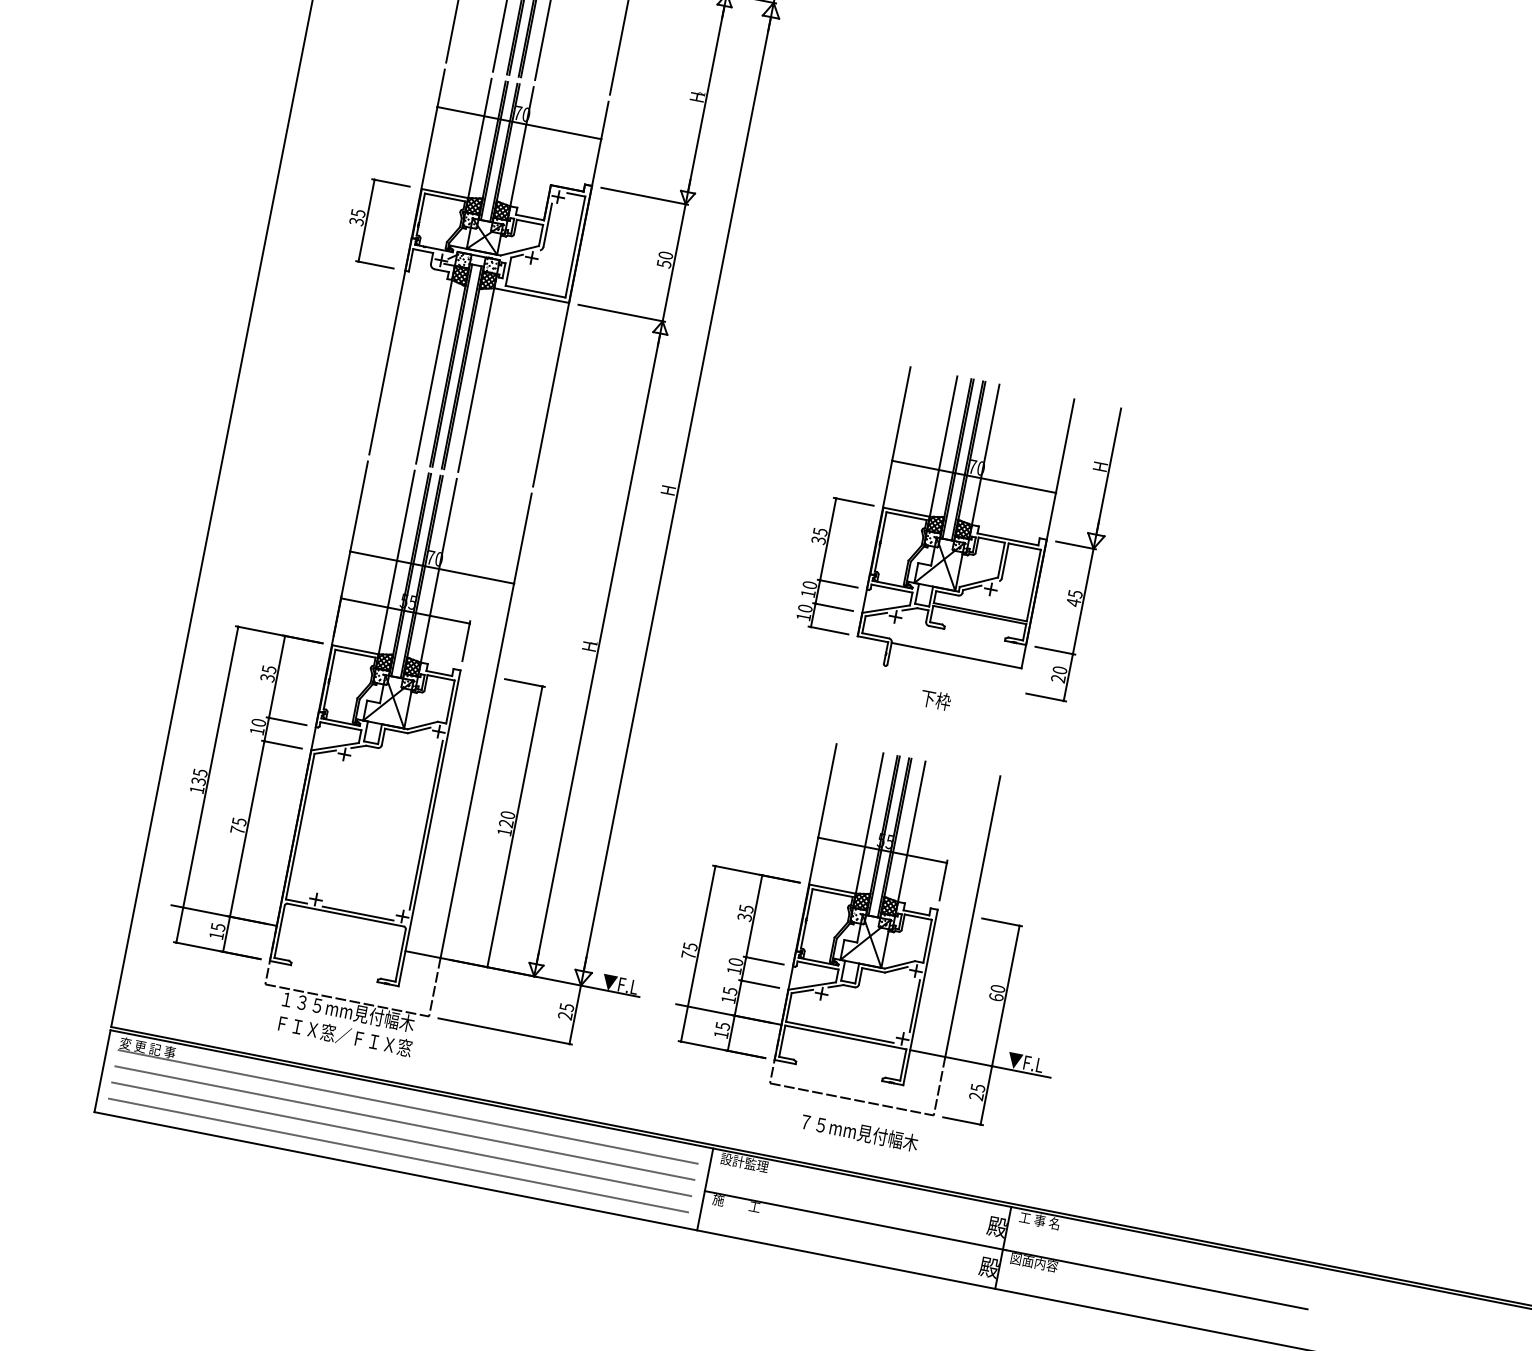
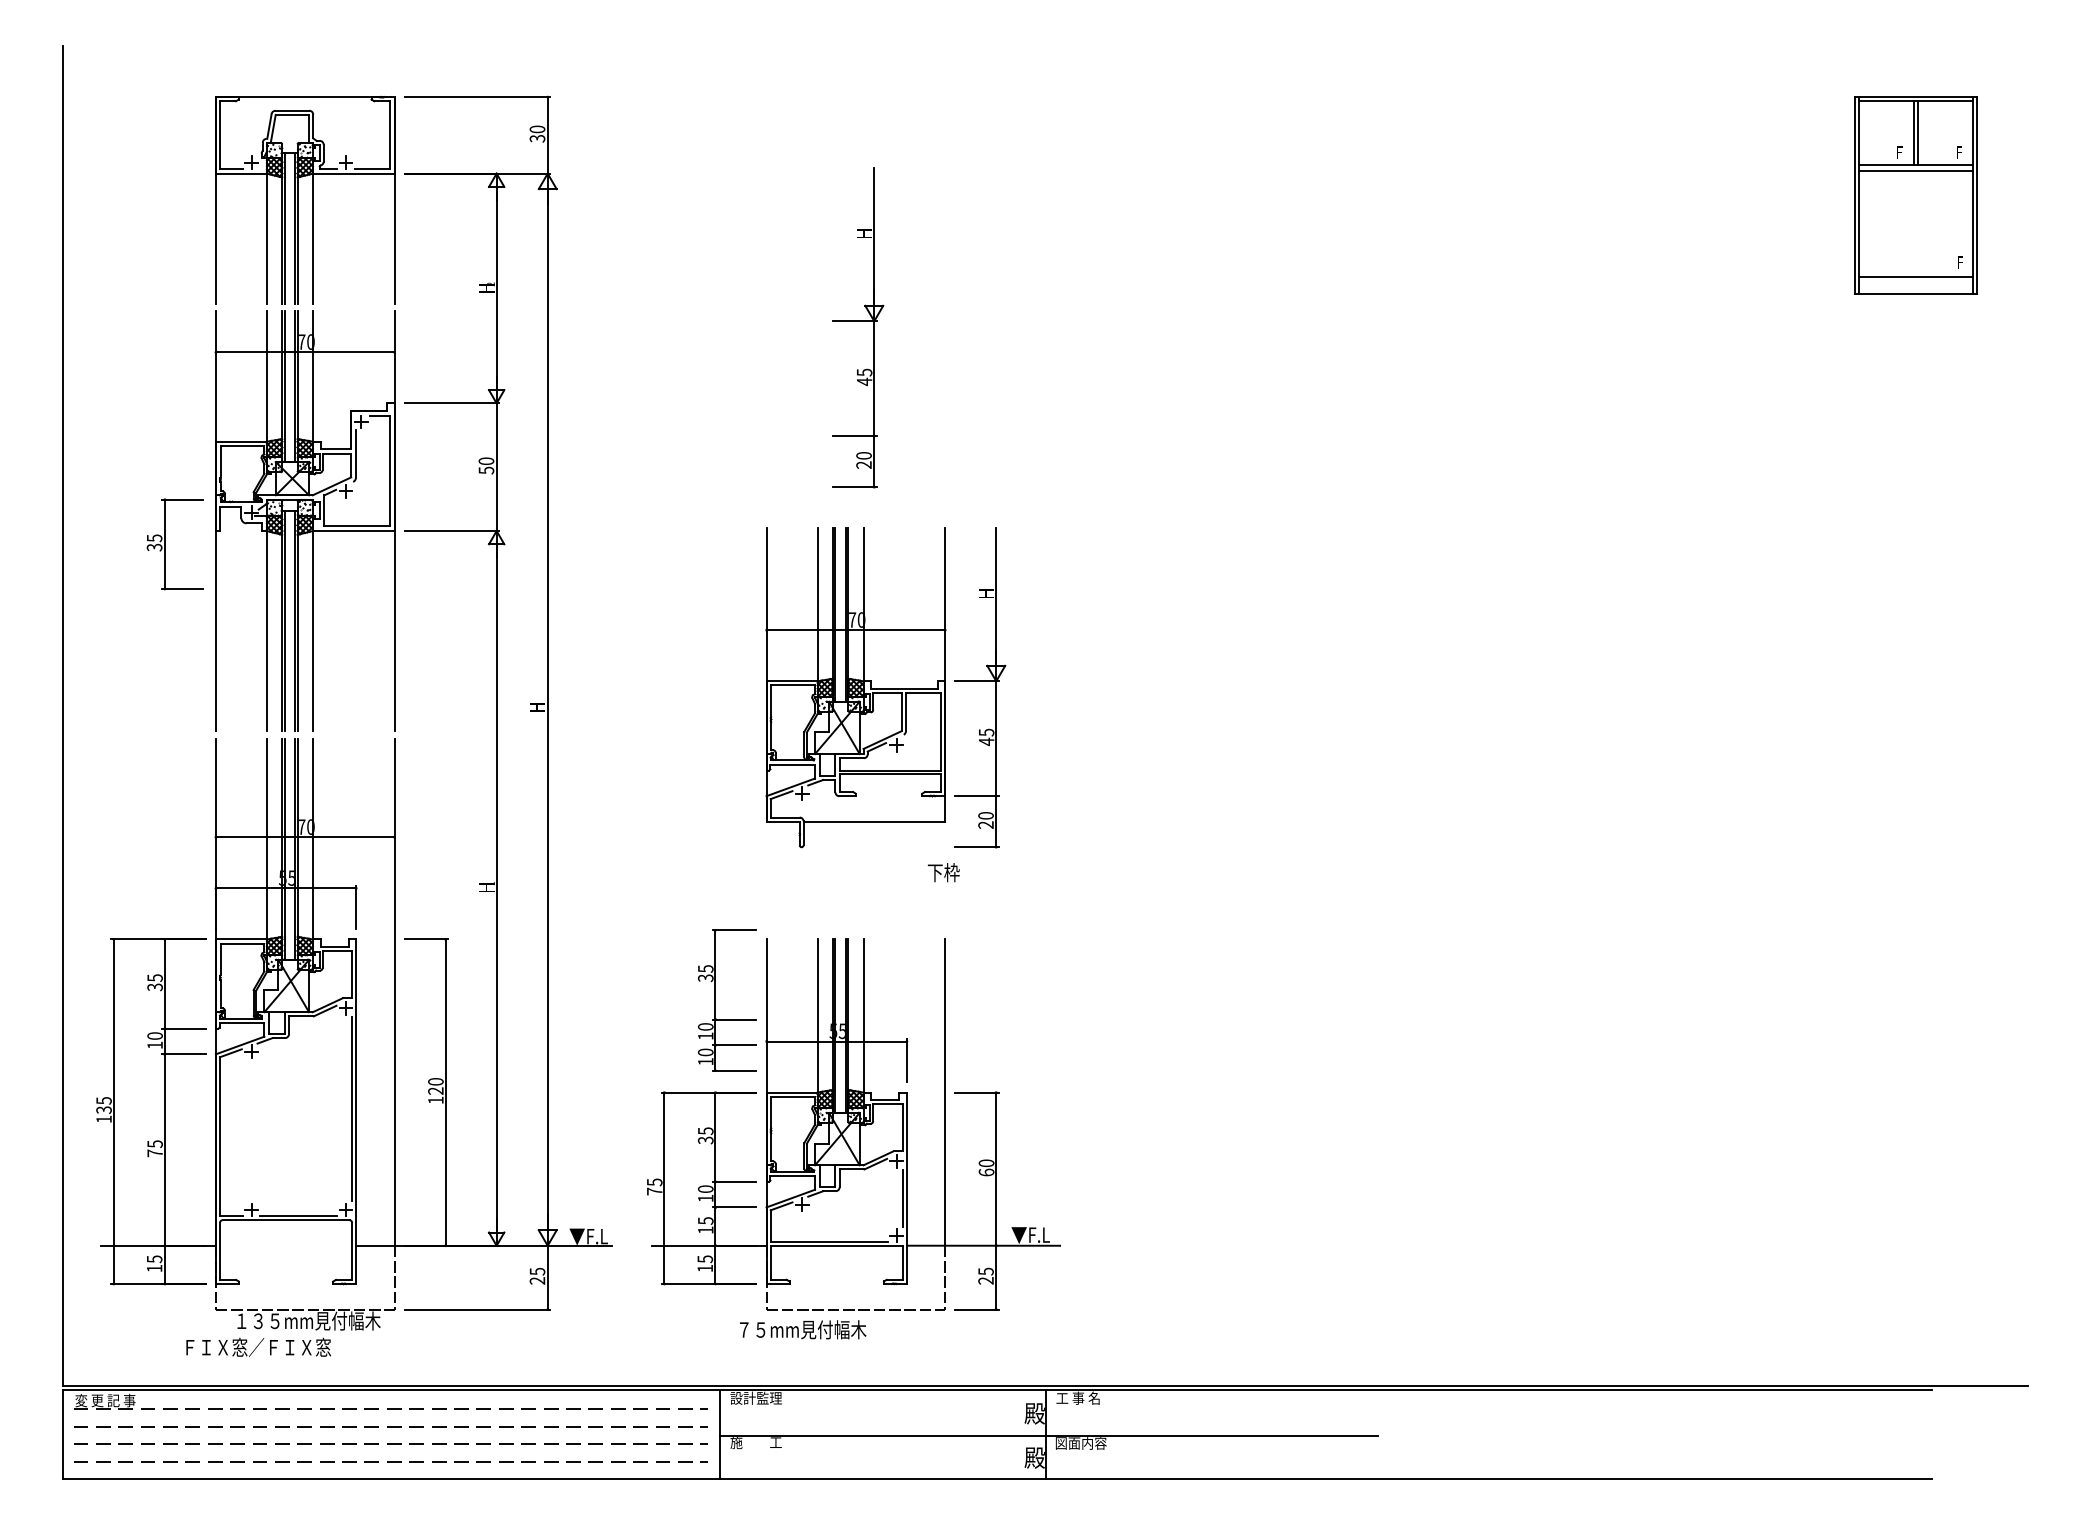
part: (1030, 199) -> (858, 327), added
part: (367, 220) -> (165, 544), moved
part: (823, 562) -> (715, 1000), moved
text: (935, 699) -> (943, 872), moved
text: (345, 1035) -> (258, 1346), moved
text: (860, 1132) -> (803, 1329), moved

